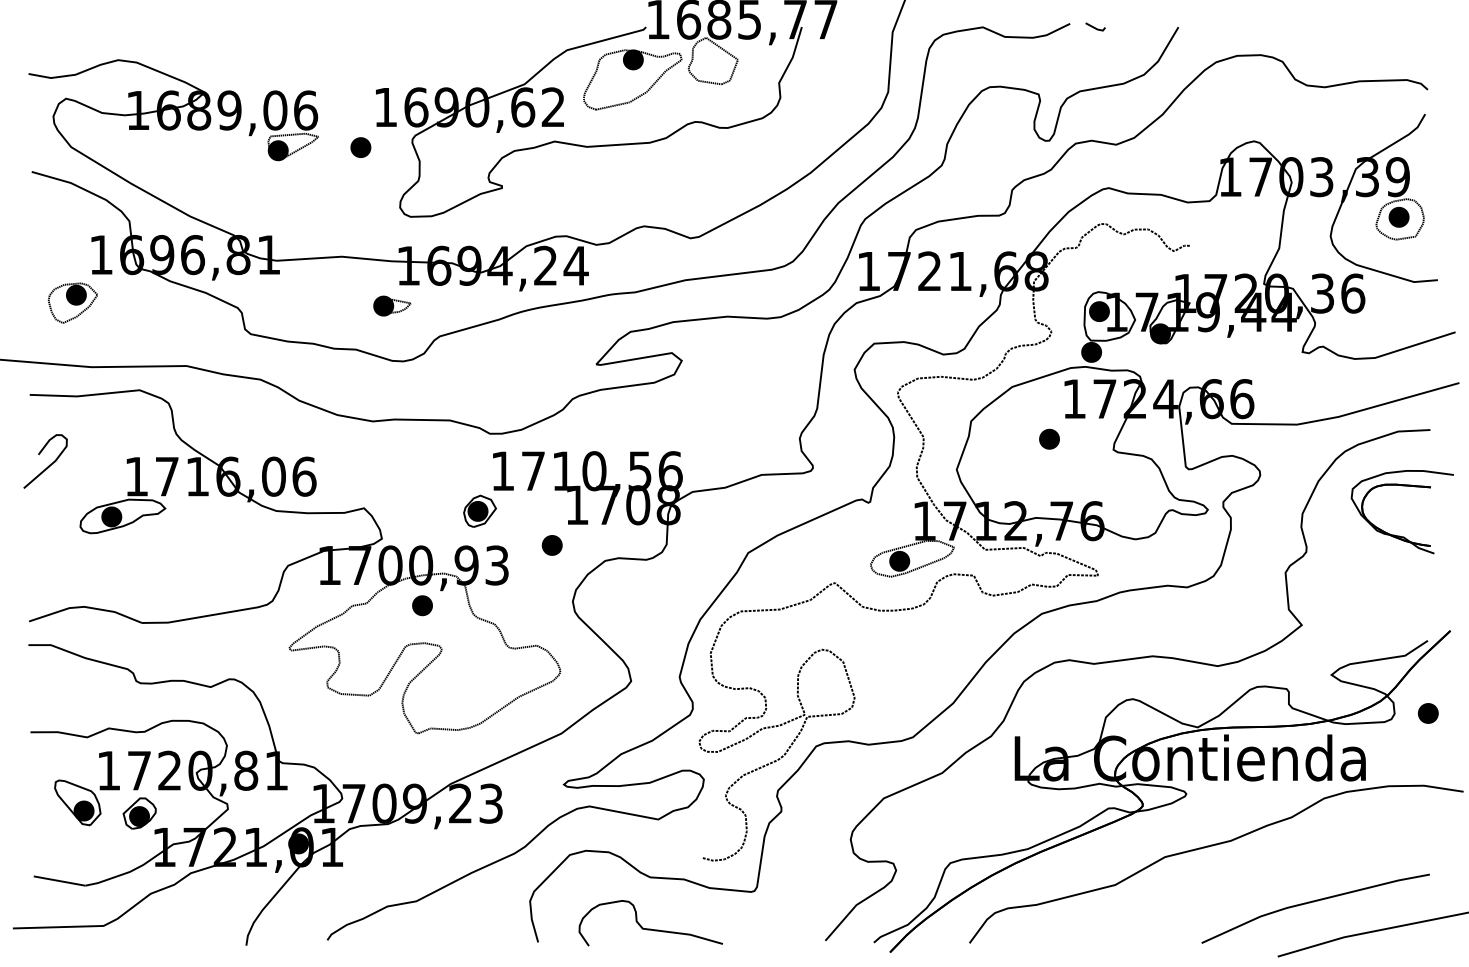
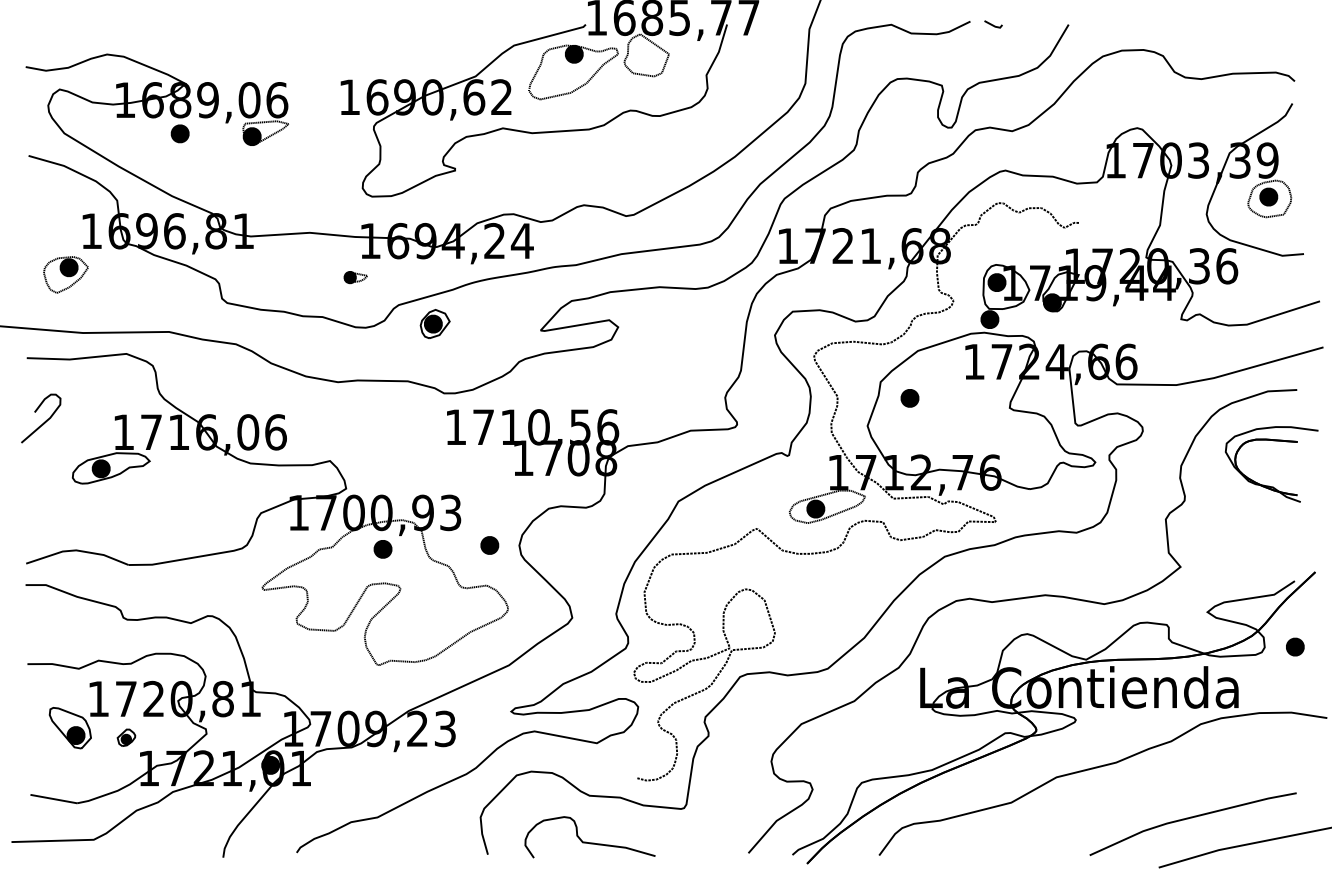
part: (360, 147) -> (179, 133), moved
part: (392, 305) -> (355, 277), size x0.7
part: (1049, 438) -> (909, 397), moved
part: (479, 510) -> (434, 323), moved
part: (551, 545) -> (489, 545), moved
part: (139, 813) -> (126, 737), size x0.6

